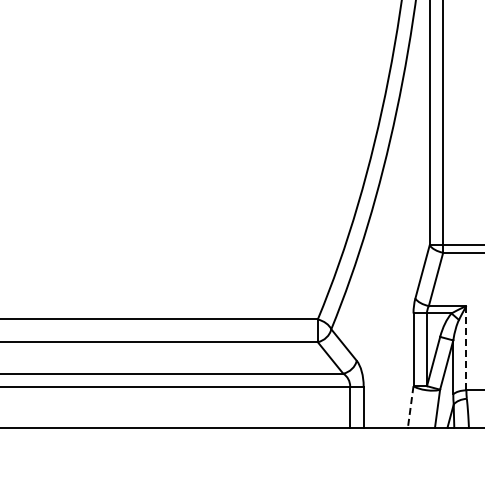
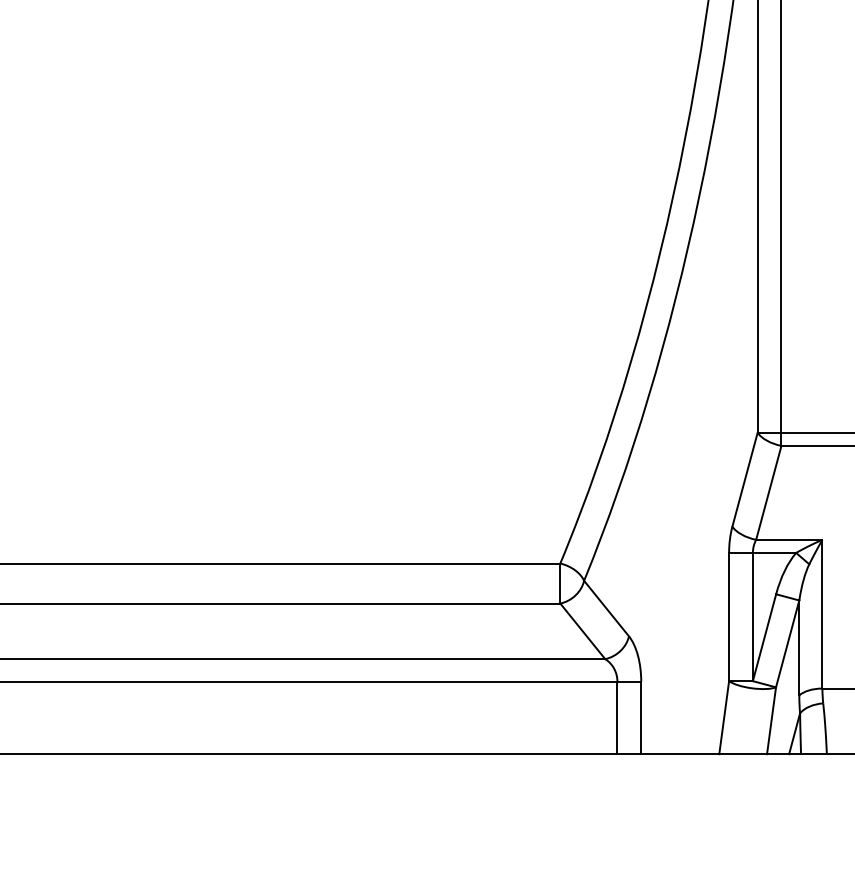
line: (466, 347) -> (822, 612), dashed -> solid
line: (410, 406) -> (723, 716), dashed -> solid

